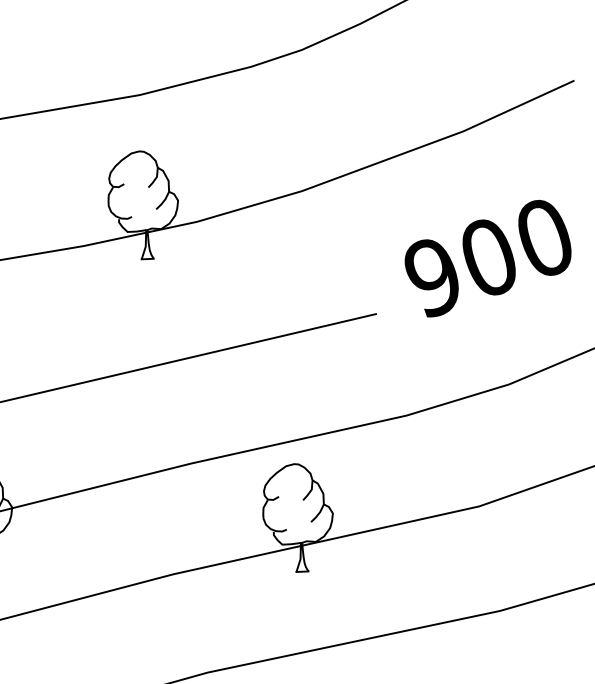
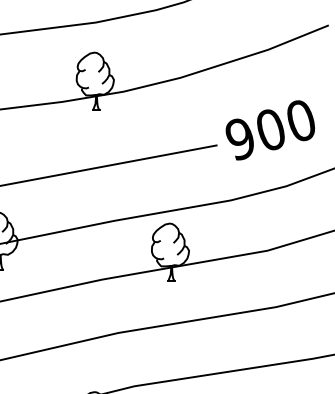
text: (486, 258) -> (269, 130), moved

